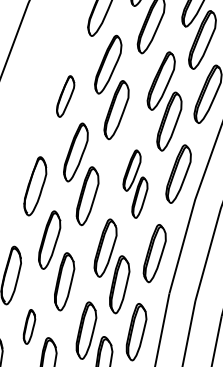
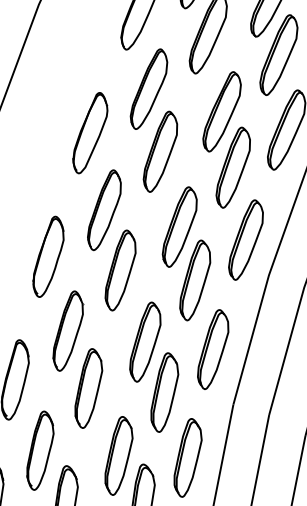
part: (65, 96) -> (90, 133), size x1.43
part: (135, 184) -> (186, 254), size x1.43
part: (29, 326) -> (40, 450), size x1.67

